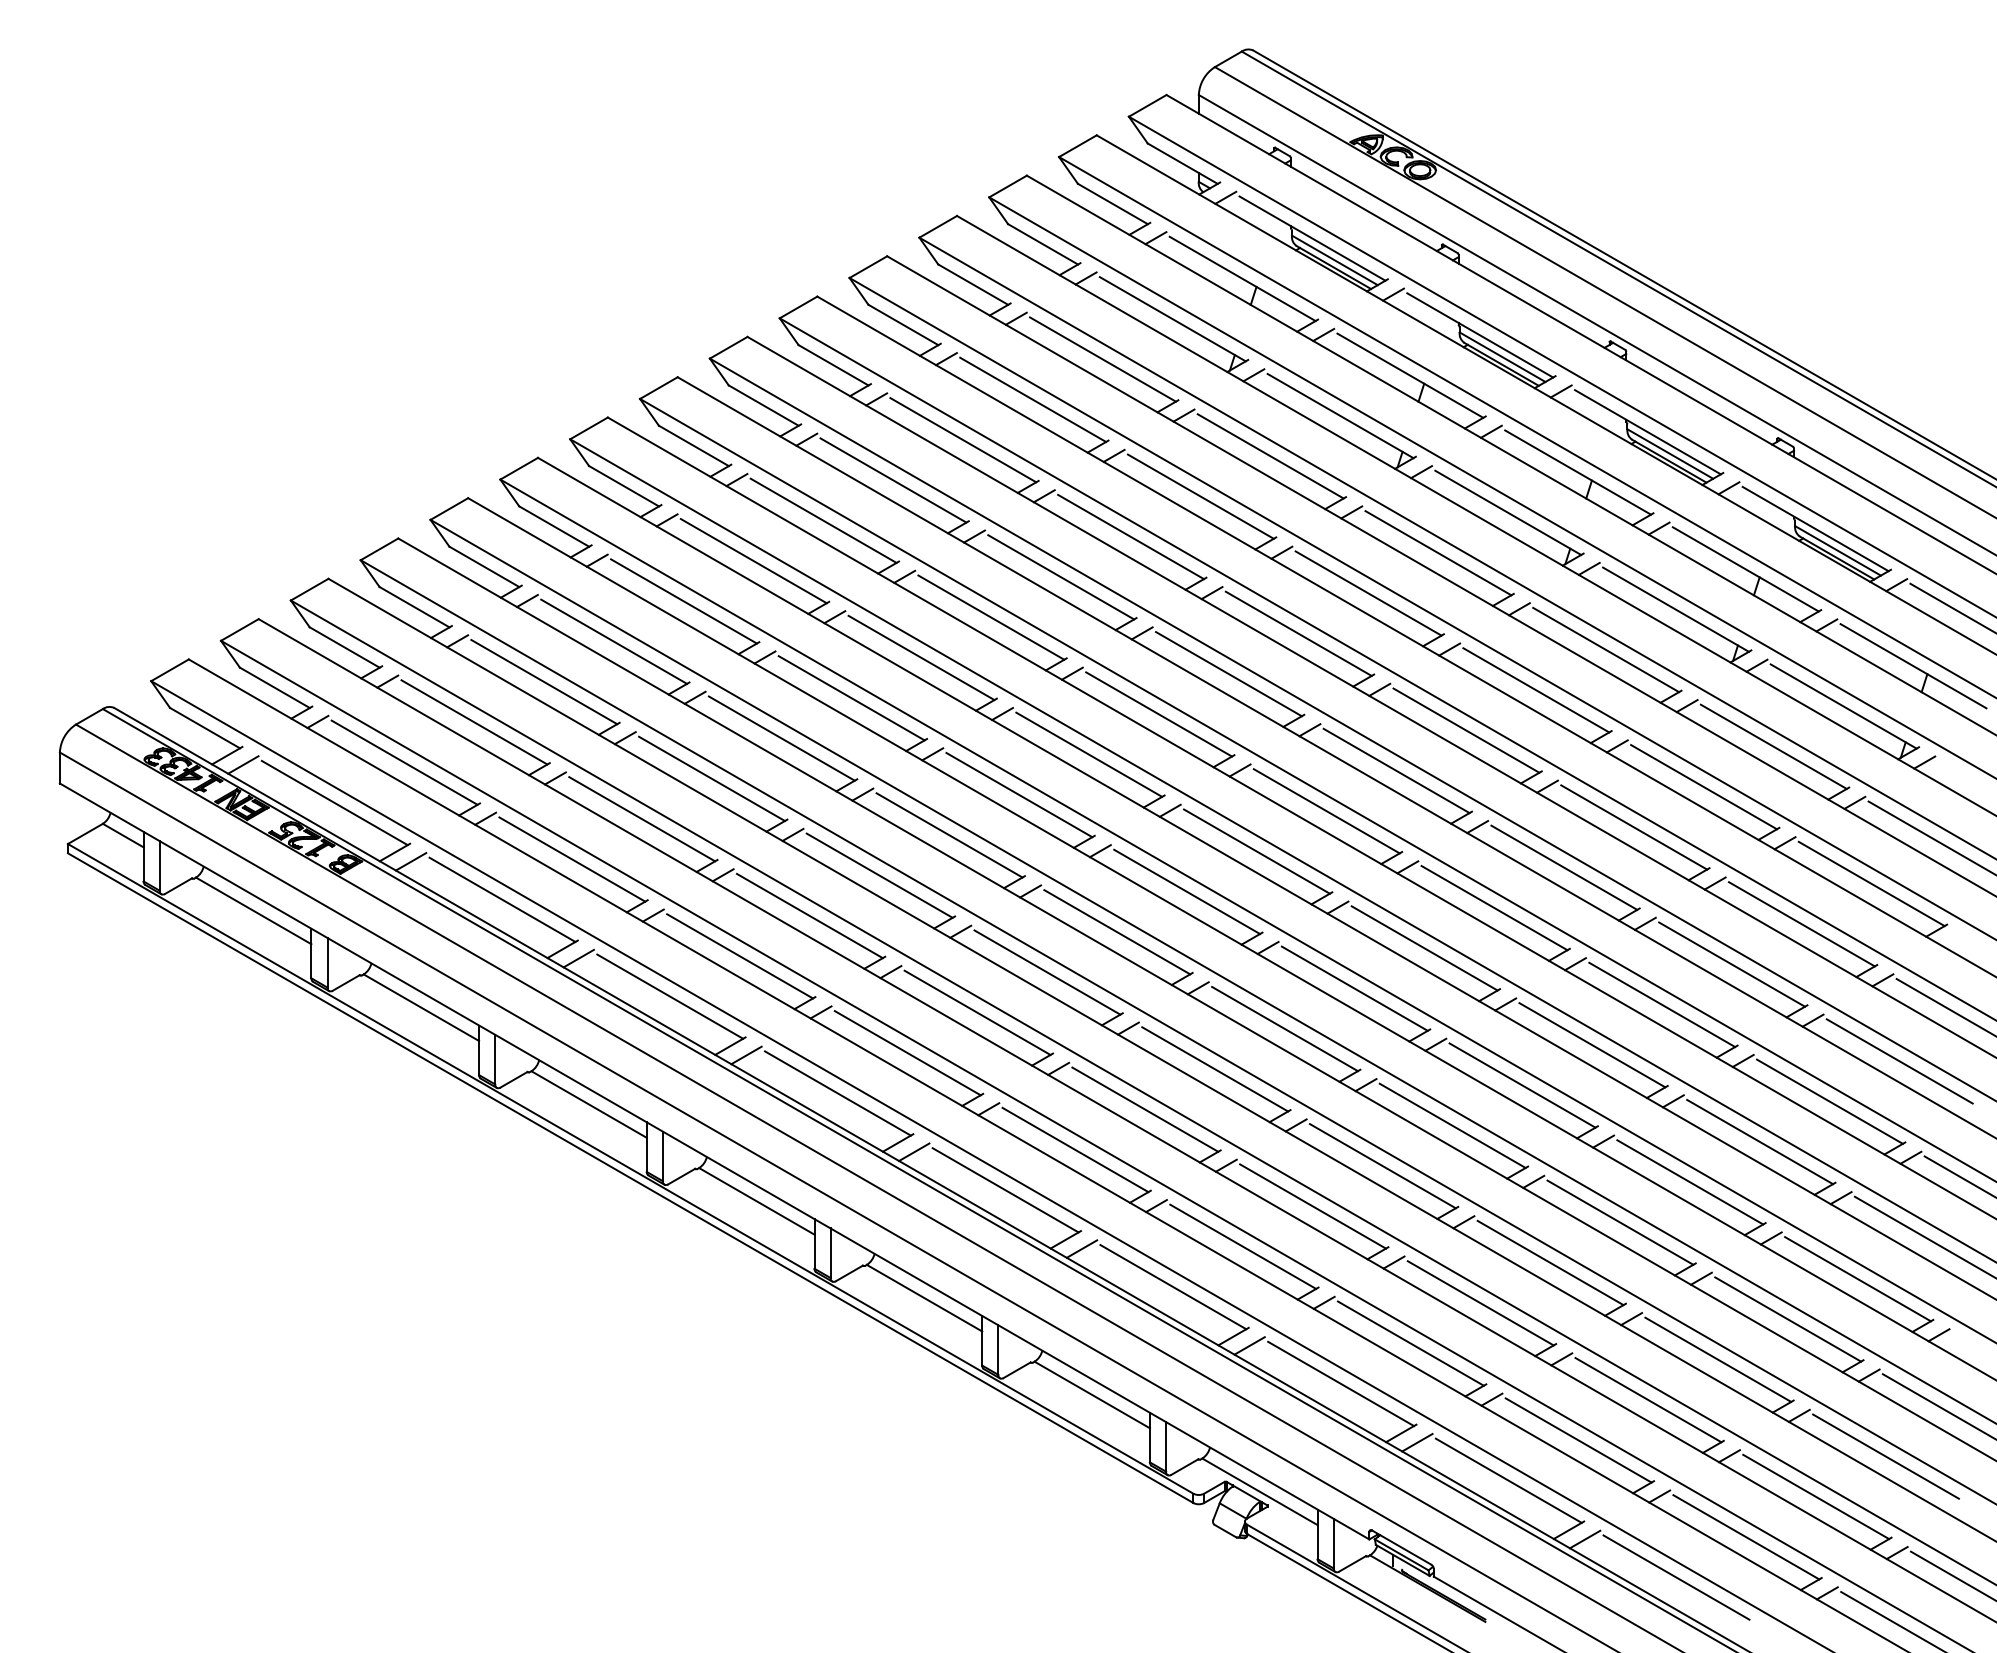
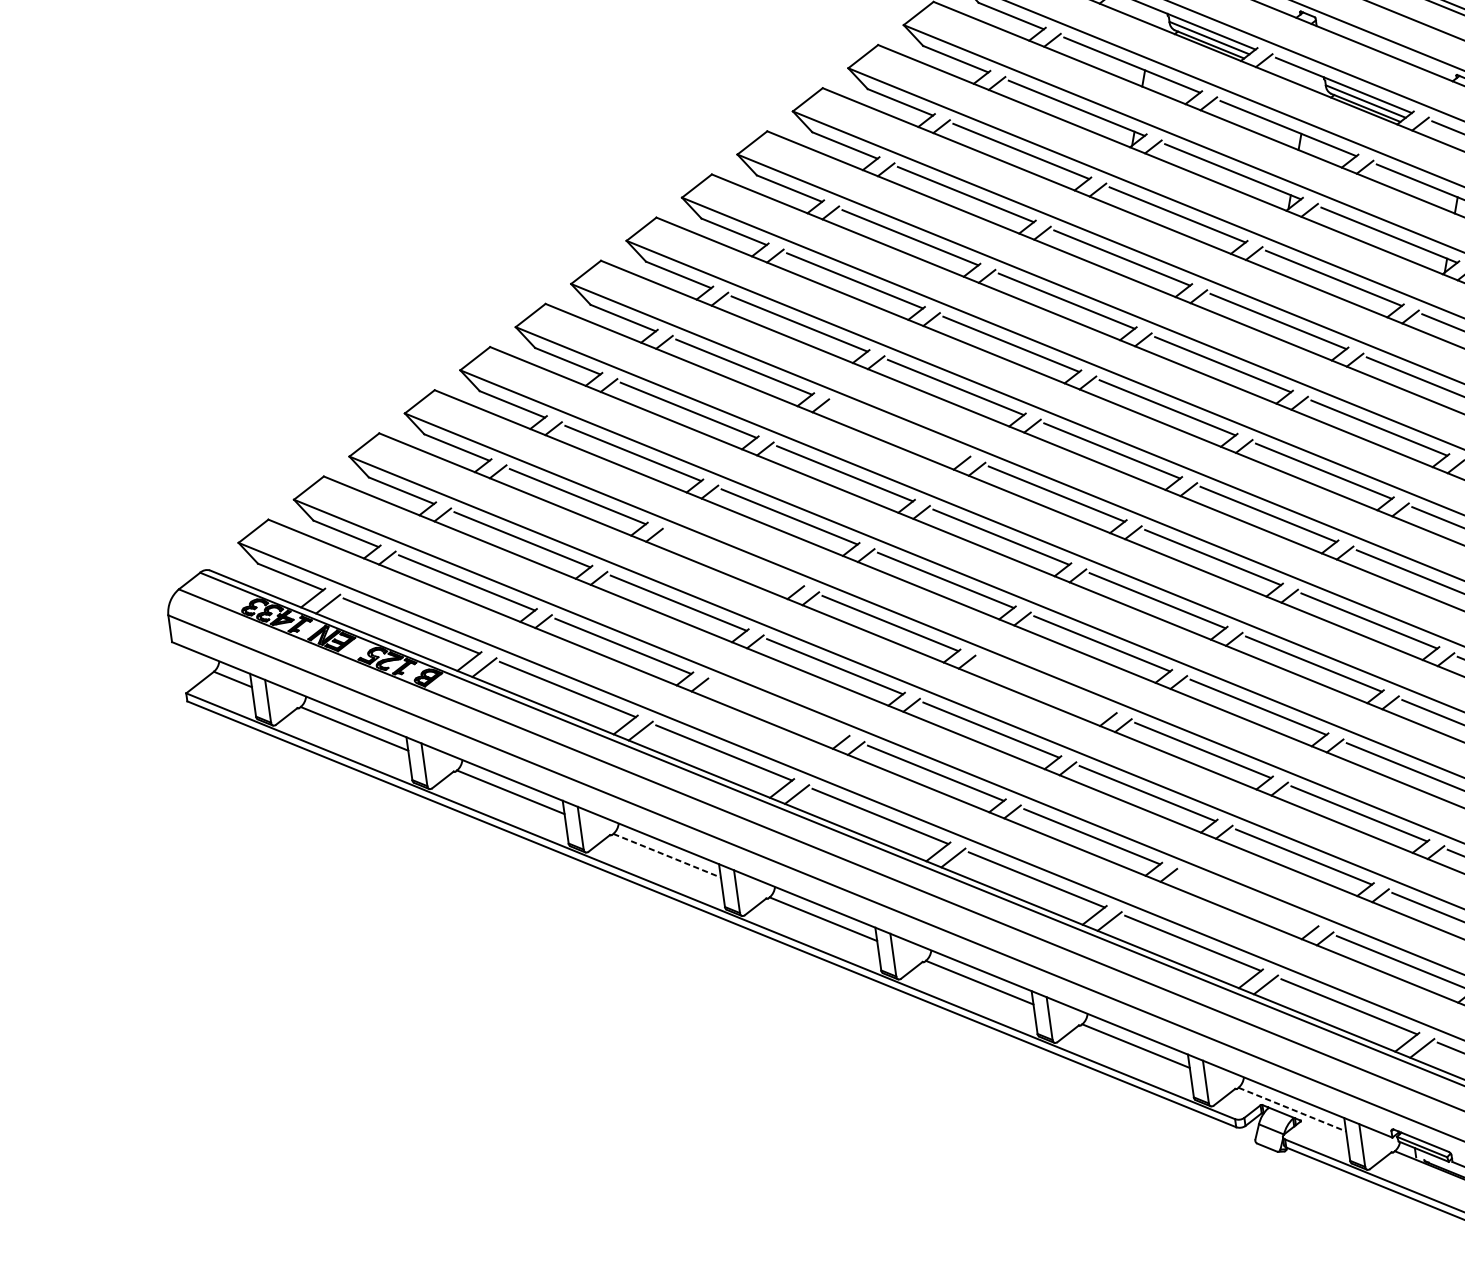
line: (921, 657) -> (900, 430), removed
line: (711, 778) -> (733, 559), removed
line: (740, 956) -> (780, 709), removed
line: (1047, 972) -> (1046, 686), removed
line: (589, 1104) -> (667, 855), solid -> dashed
line: (1243, 1246) -> (1248, 899), removed
line: (1260, 1491) -> (1292, 1109), solid -> dashed

